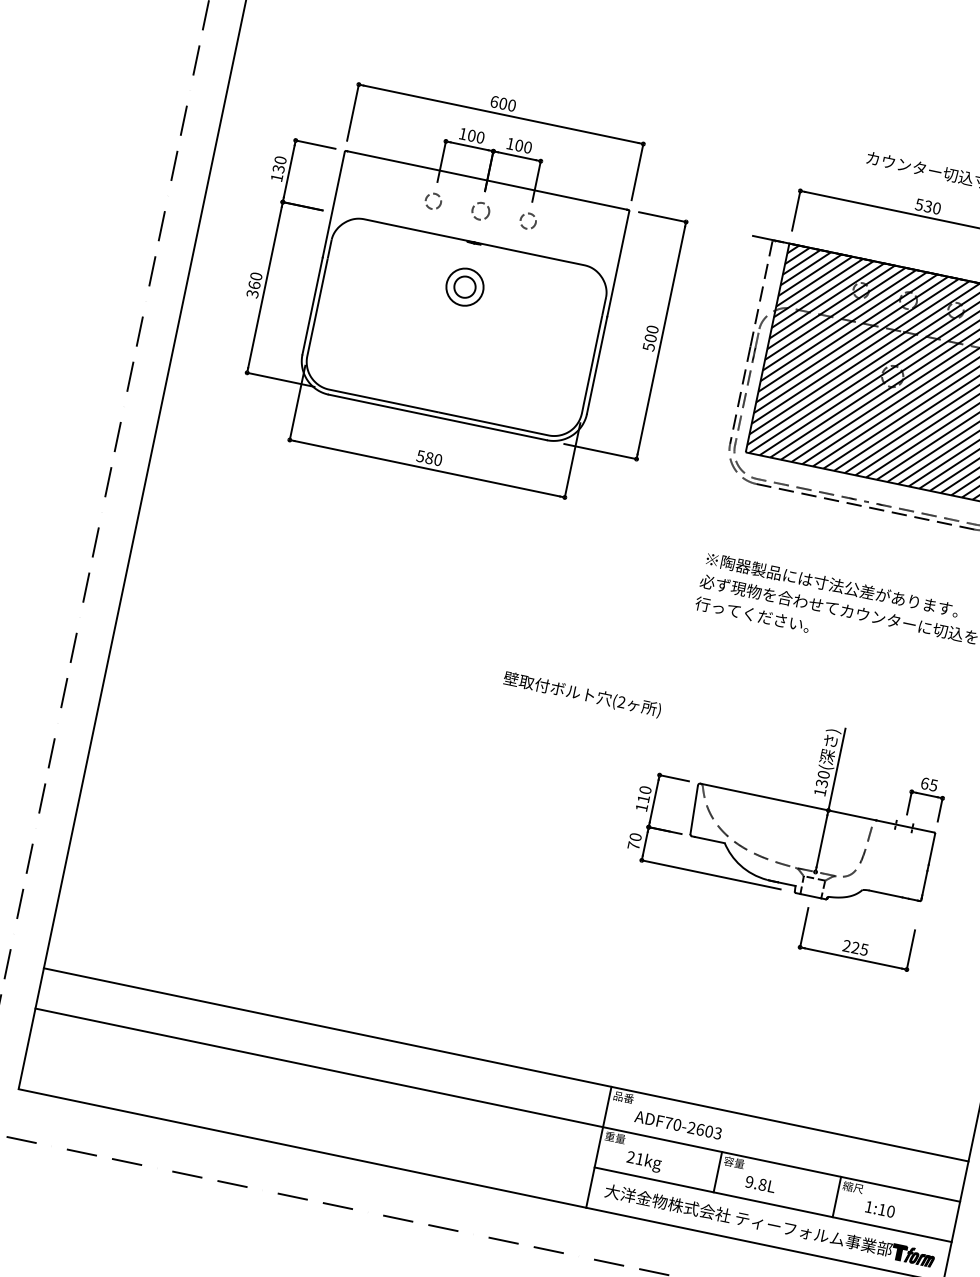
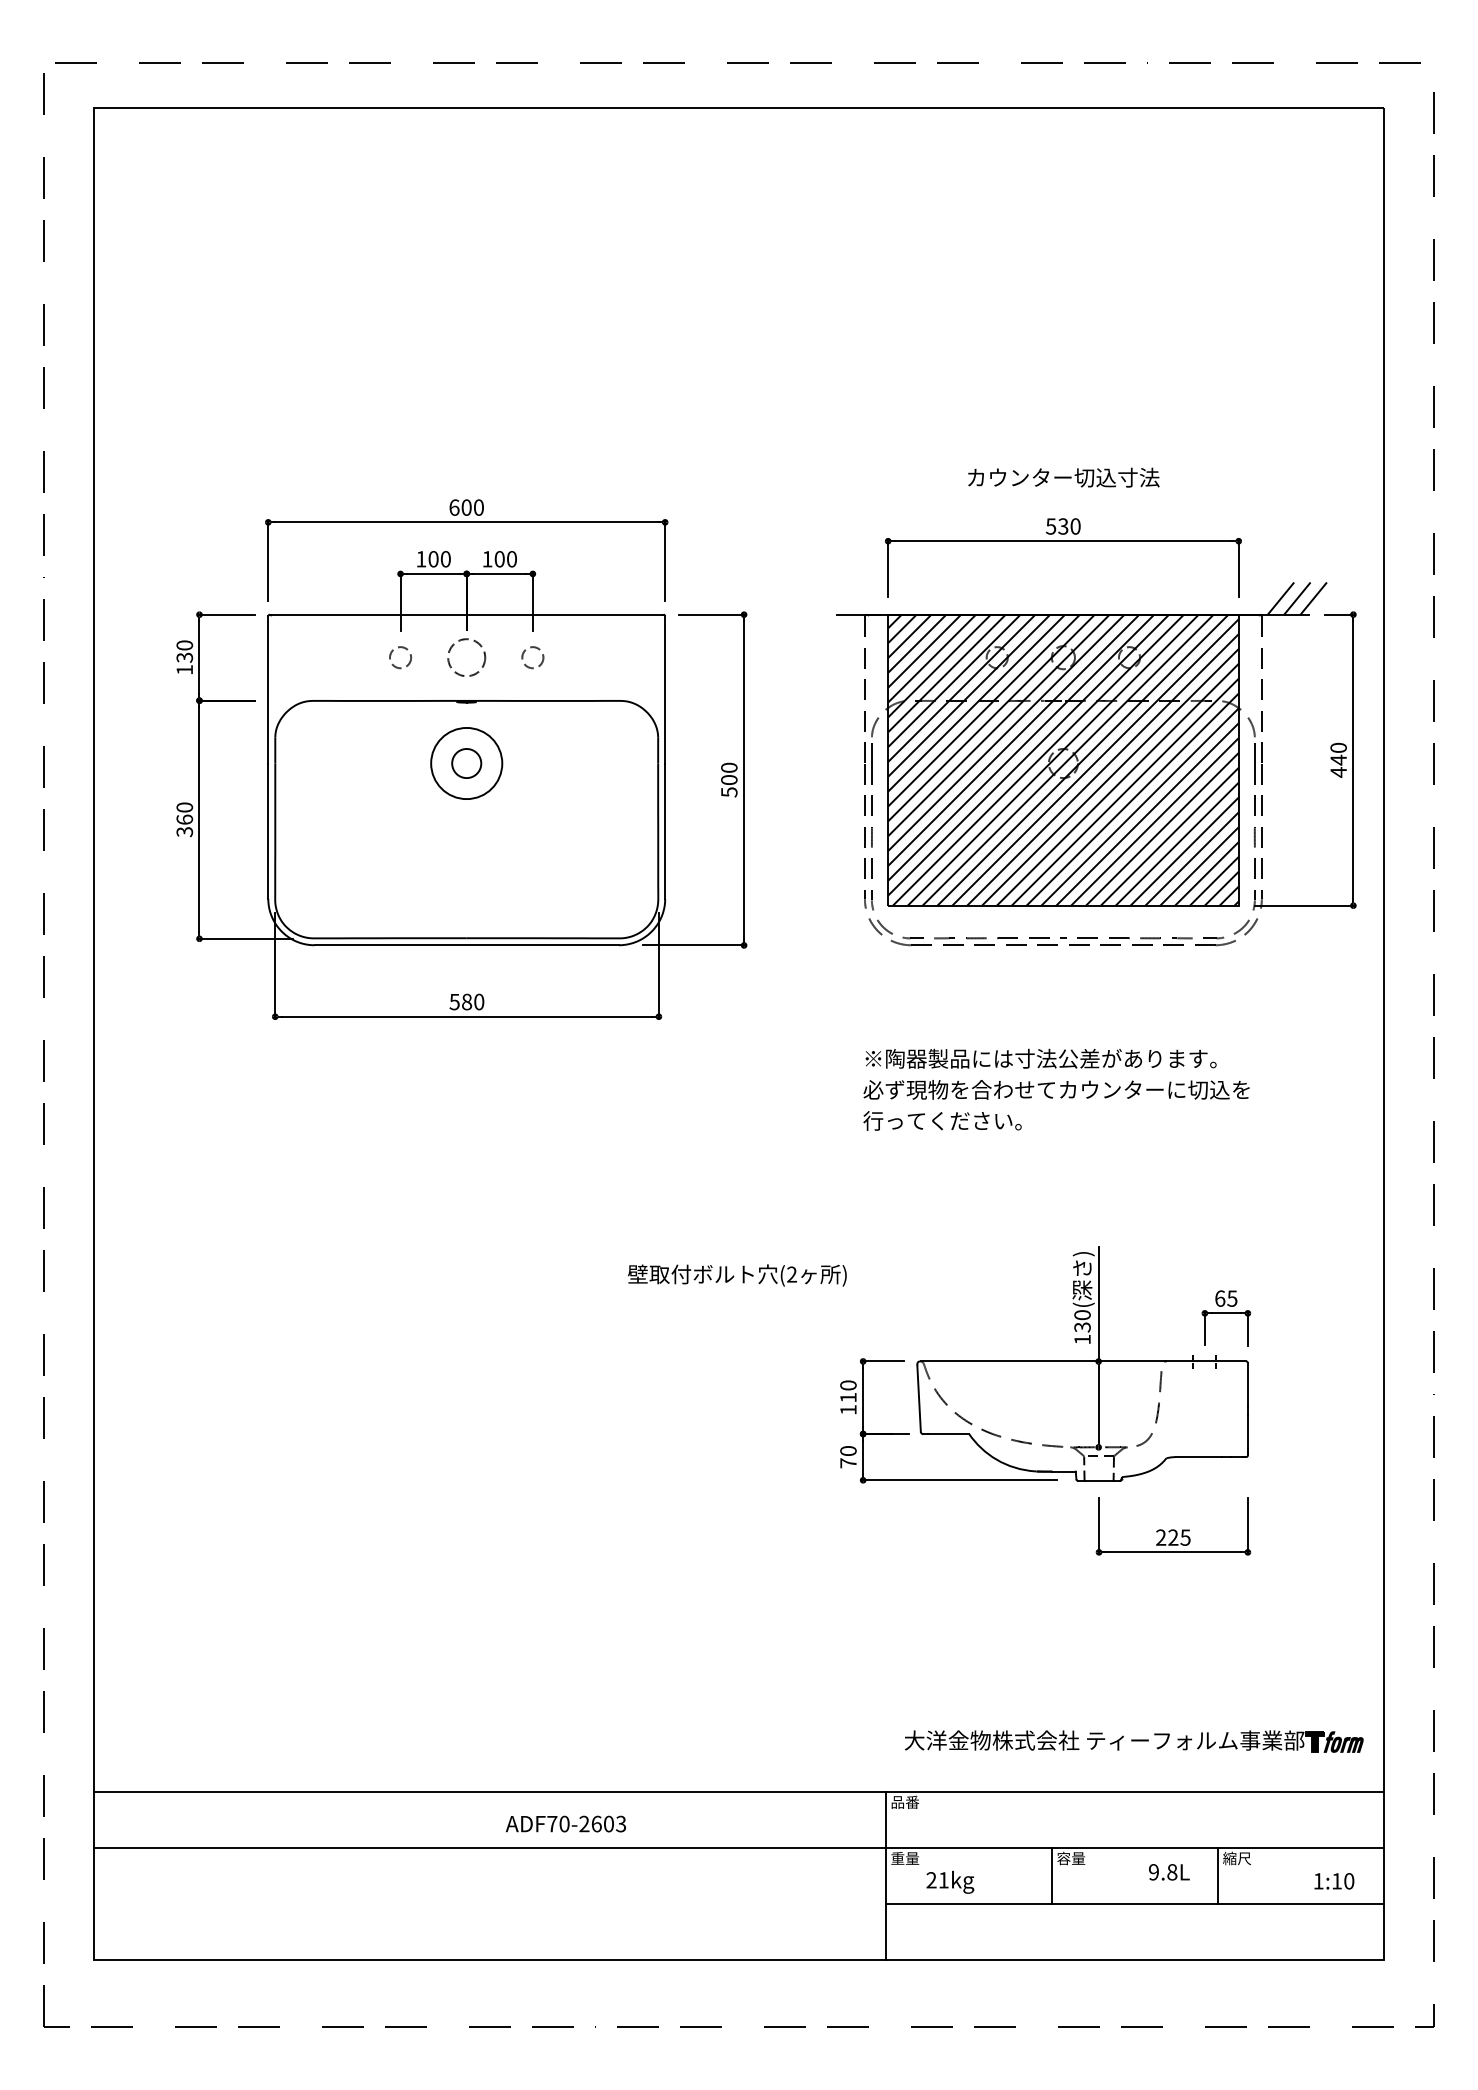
circle: (480, 211) -> (466, 657), size x1.6
circle: (464, 287) -> (466, 763), size x1.4
text: (678, 1124) -> (565, 1823), moved
text: (760, 1184) -> (1169, 1872), moved
text: (880, 1209) -> (1334, 1881), moved
part: (770, 1225) -> (1134, 1741), moved

